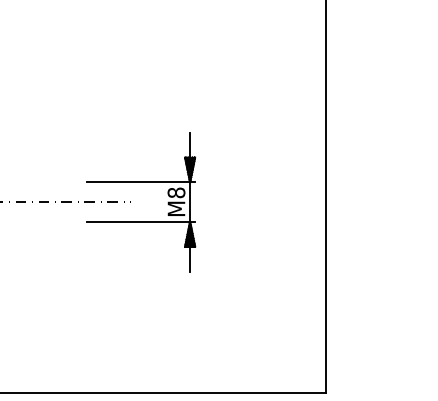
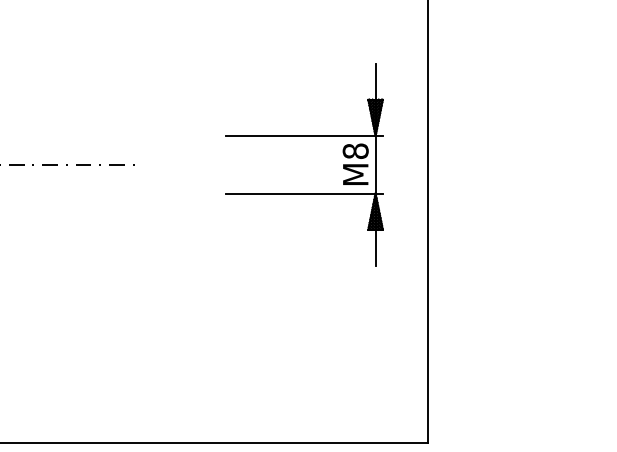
part: (141, 221) -> (304, 192), moved

